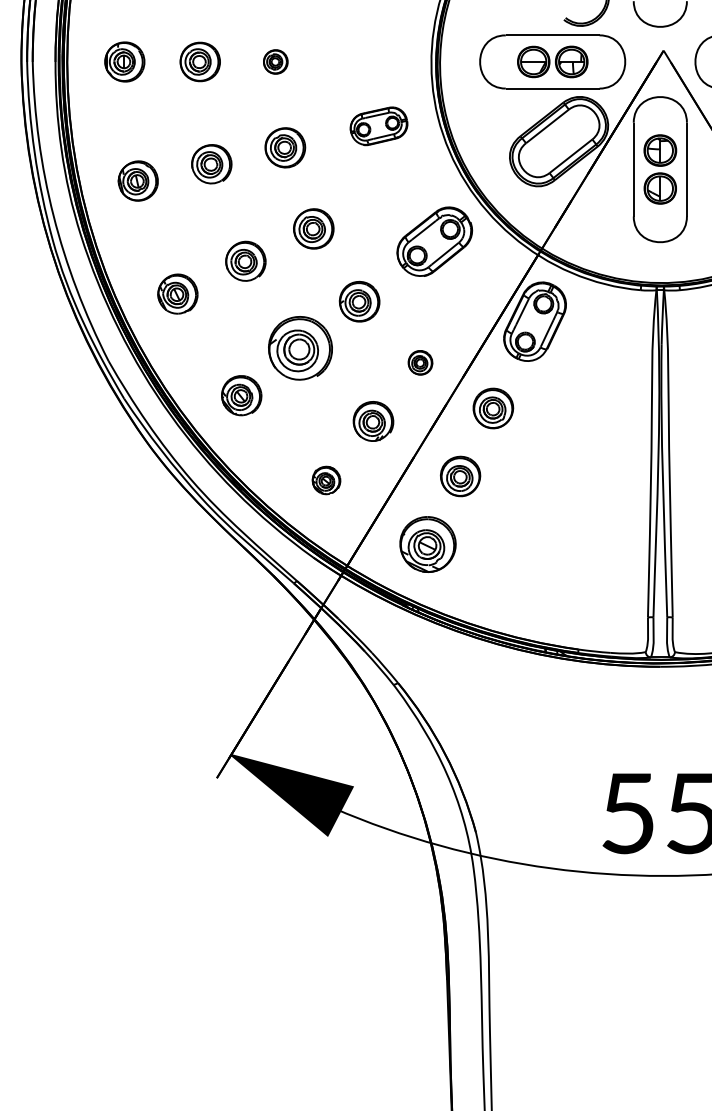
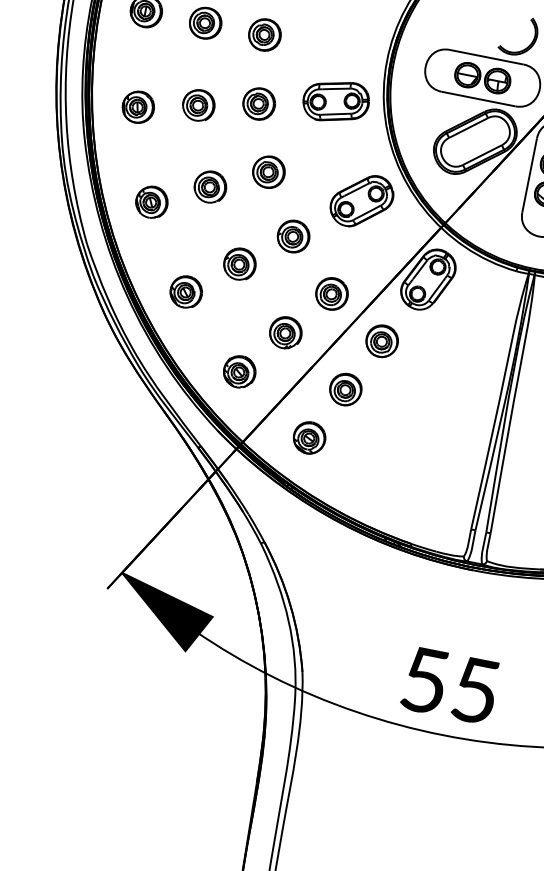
part: (275, 61) -> (264, 34), size x1.67
part: (378, 126) -> (335, 101), size x1.43
part: (300, 348) -> (239, 264), size x0.62
part: (420, 362) -> (332, 293), size x1.67
part: (326, 480) -> (239, 371), size x1.43
part: (427, 543) -> (309, 437), size x0.71

